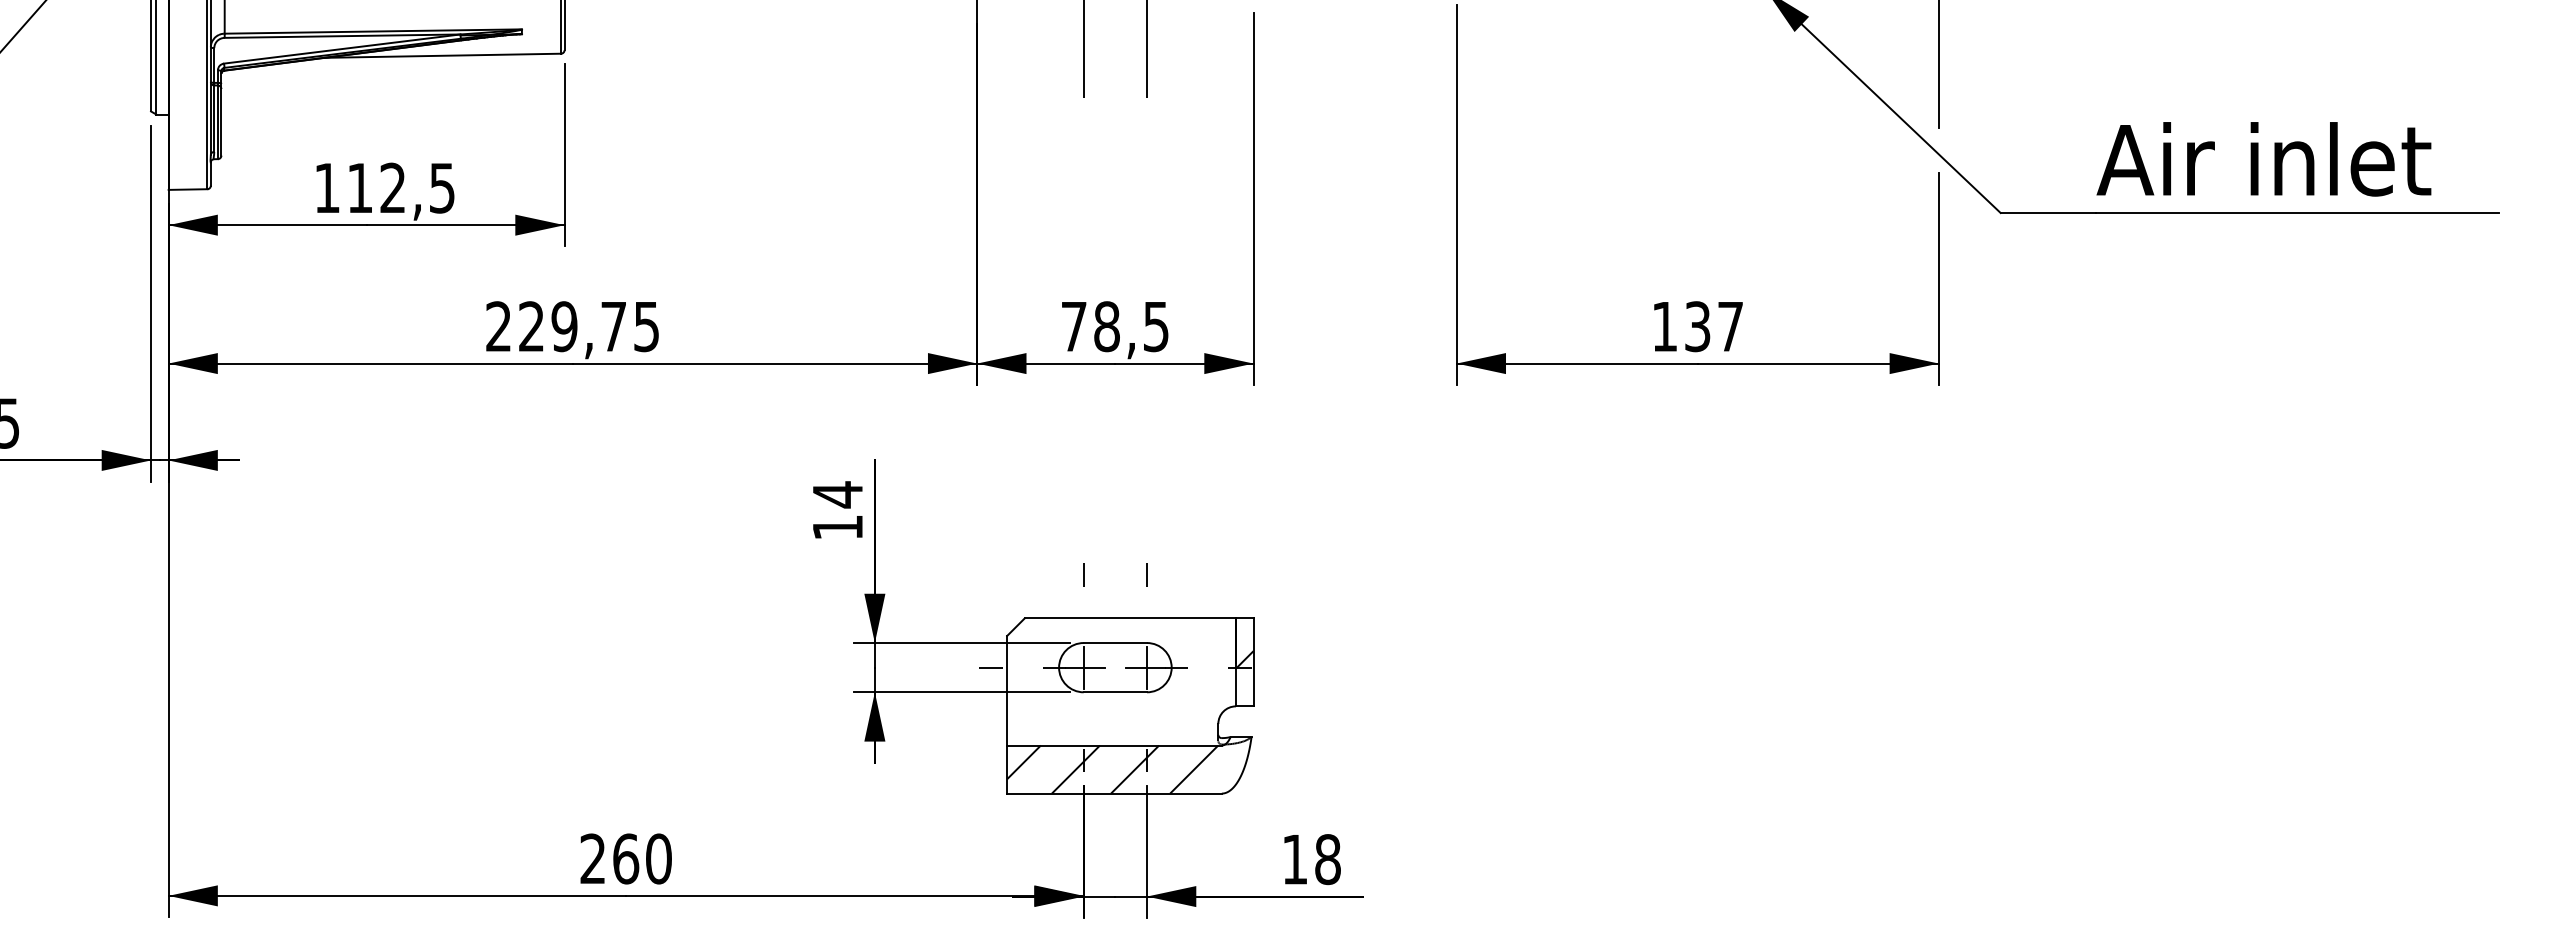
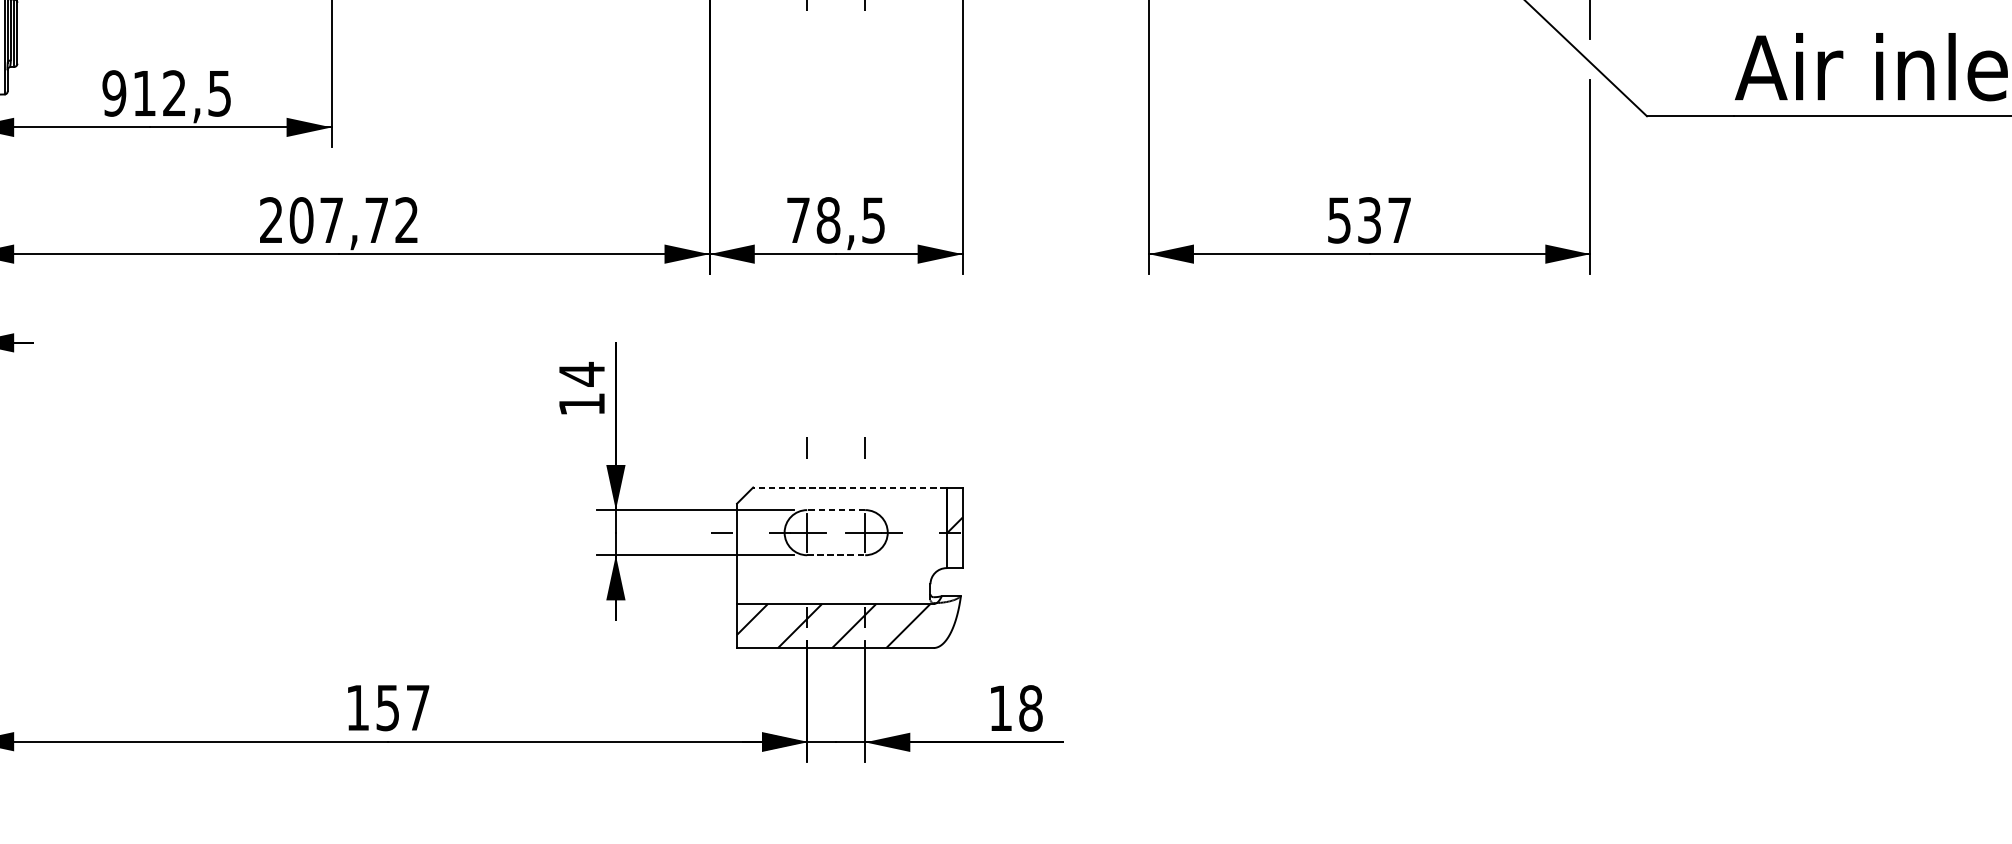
text: (327, 187) -> (114, 92), 112,5 -> 912,5
text: (588, 326) -> (353, 220), 229,75 -> 207,72
text: (1664, 327) -> (1339, 221), 137 -> 537
line: (1130, 618) -> (850, 487), solid -> dashed
line: (1115, 643) -> (836, 510), solid -> dashed
line: (1115, 692) -> (836, 555), solid -> dashed
text: (625, 858) -> (387, 707), 260 -> 157

